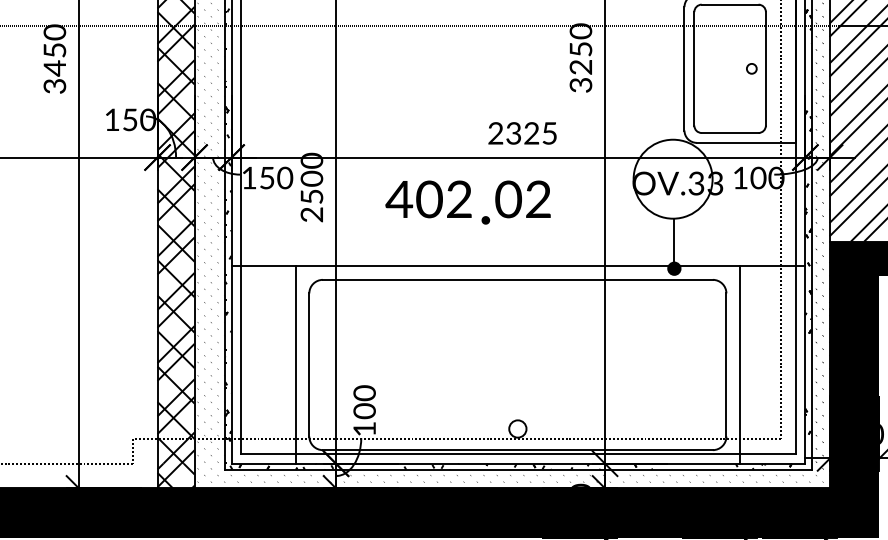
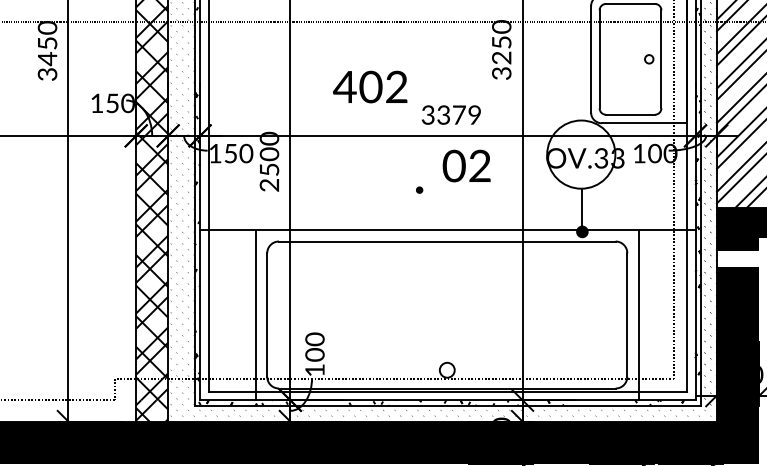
text: (521, 132) -> (450, 114), 2325 -> 3379
text: (428, 198) -> (370, 86), moved
text: (522, 198) -> (466, 165), moved
fill: (854, 300) -> (737, 259), removed

